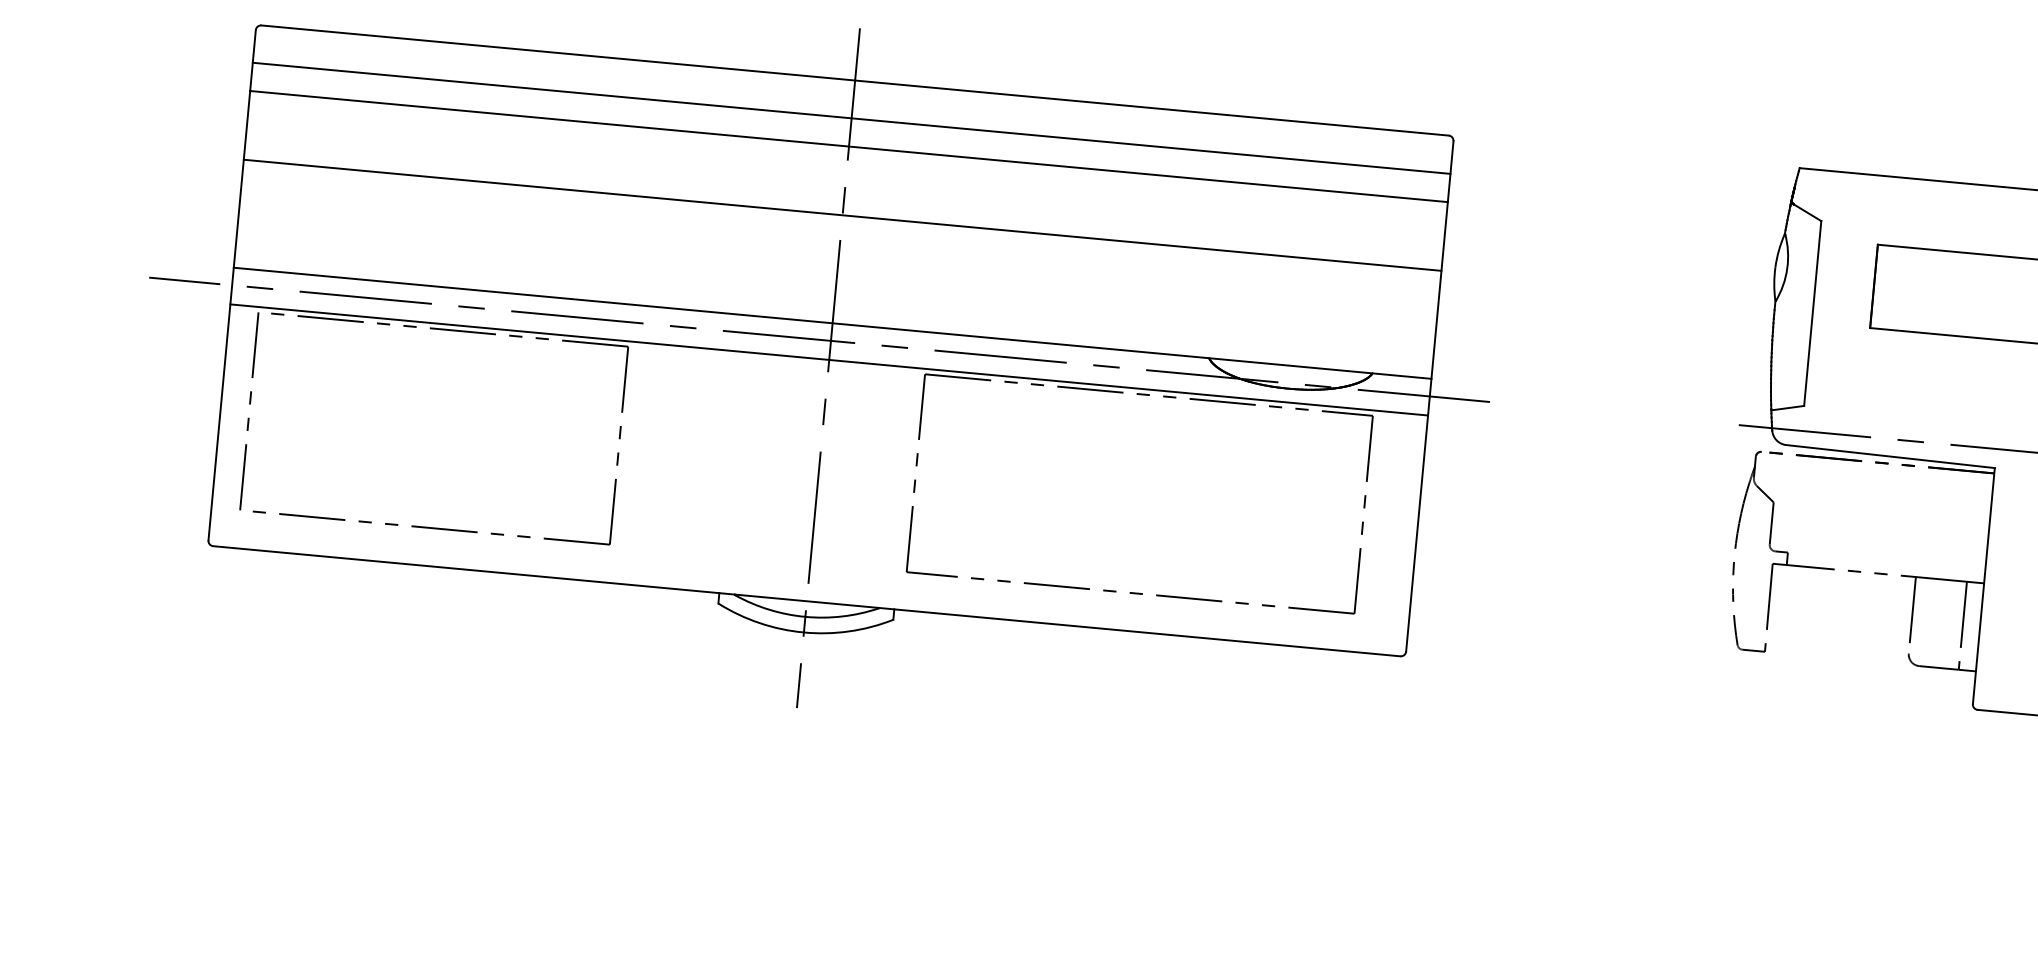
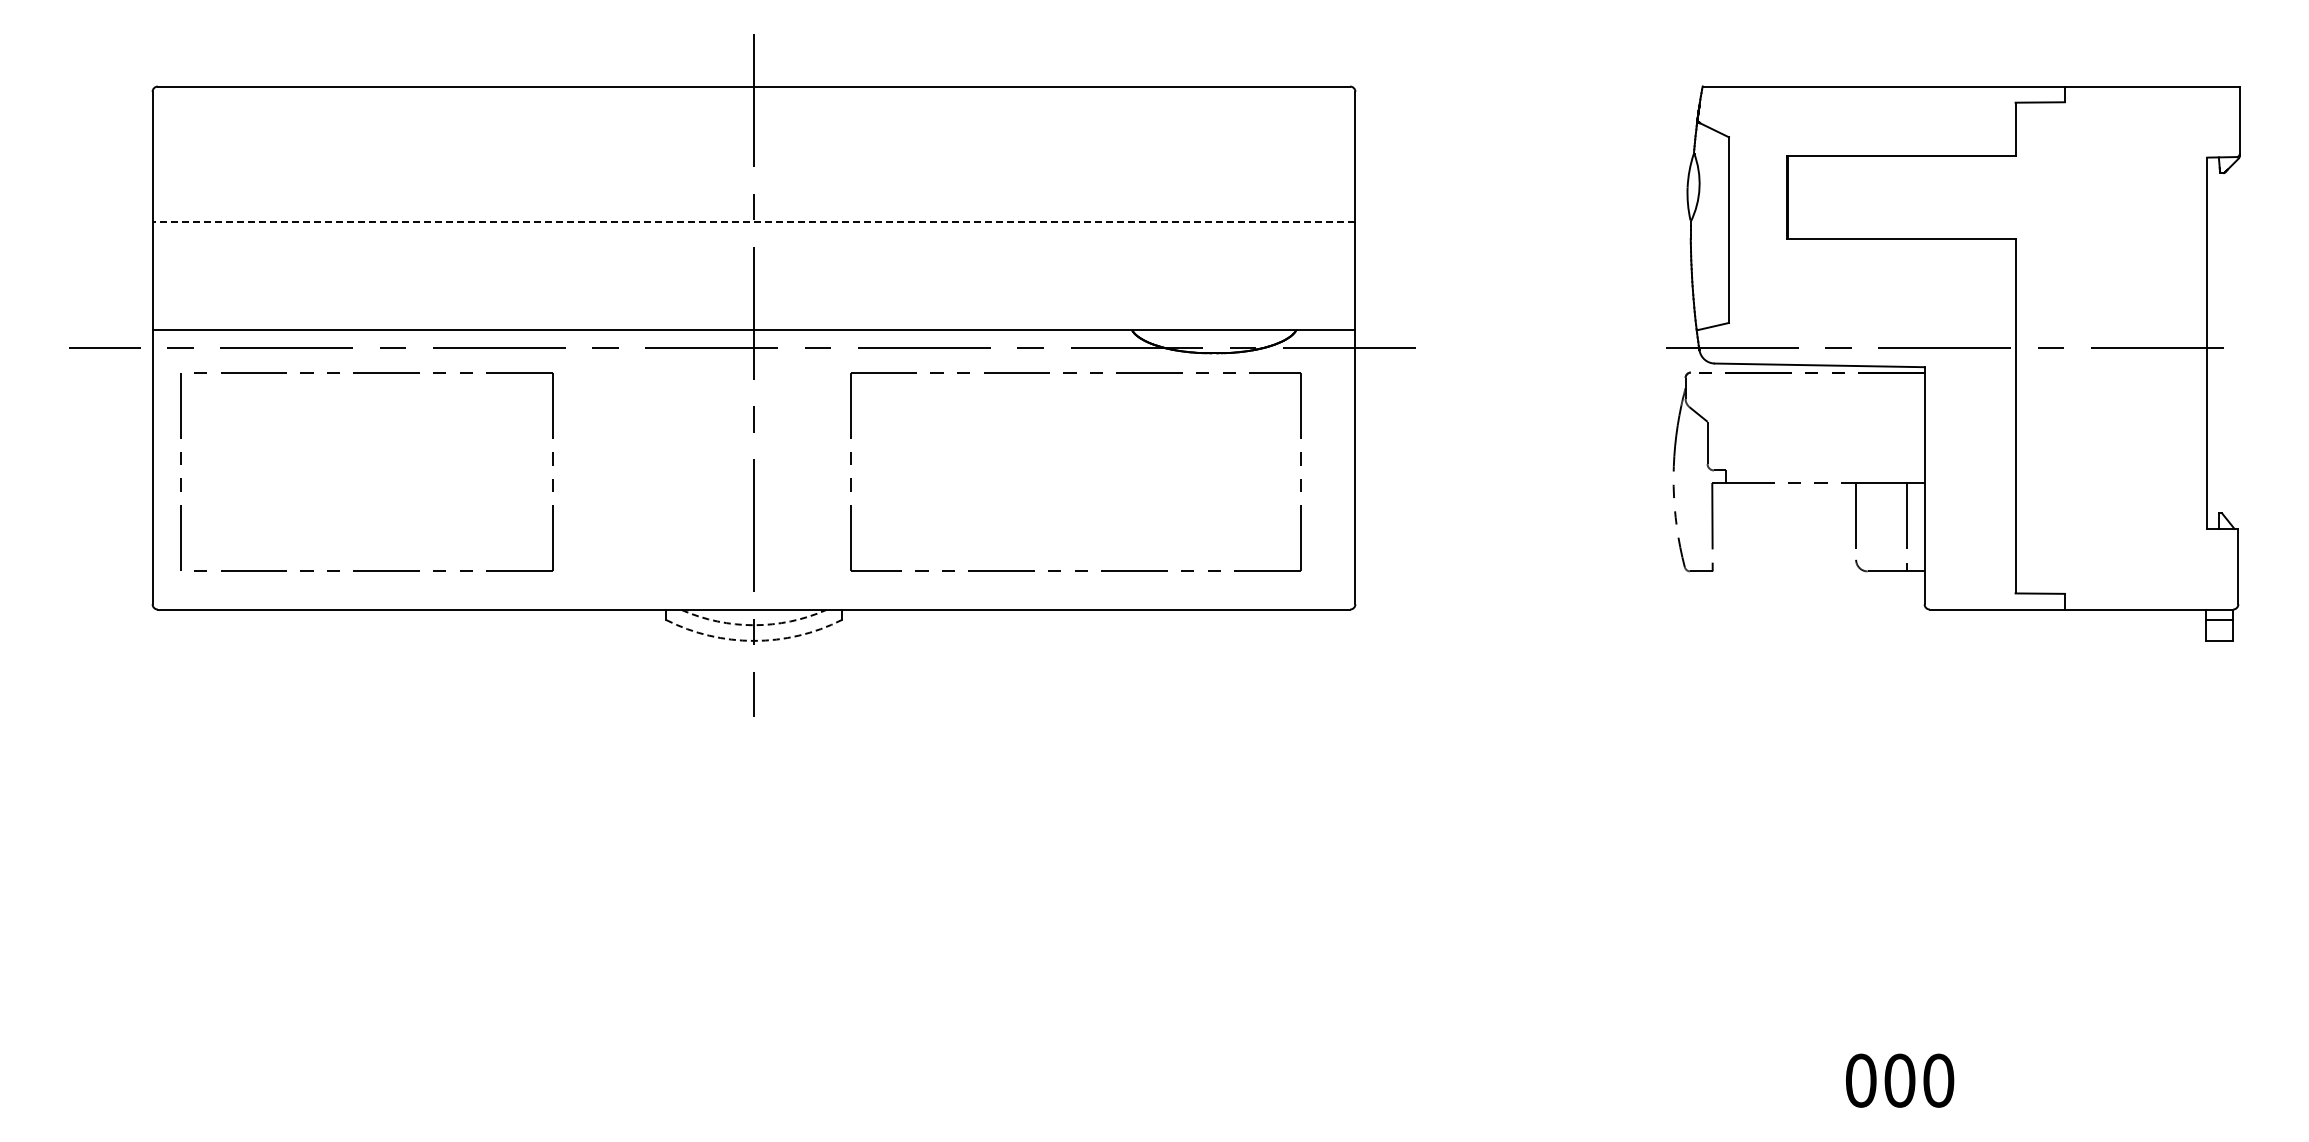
line: (851, 118) -> (753, 124), removed
line: (848, 146) -> (753, 152), removed
line: (842, 214) -> (753, 221), solid -> dashed
line: (828, 360) -> (753, 367), removed
arc: (805, 617) -> (754, 625), solid -> dashed
arc: (804, 632) -> (754, 640), solid -> dashed

